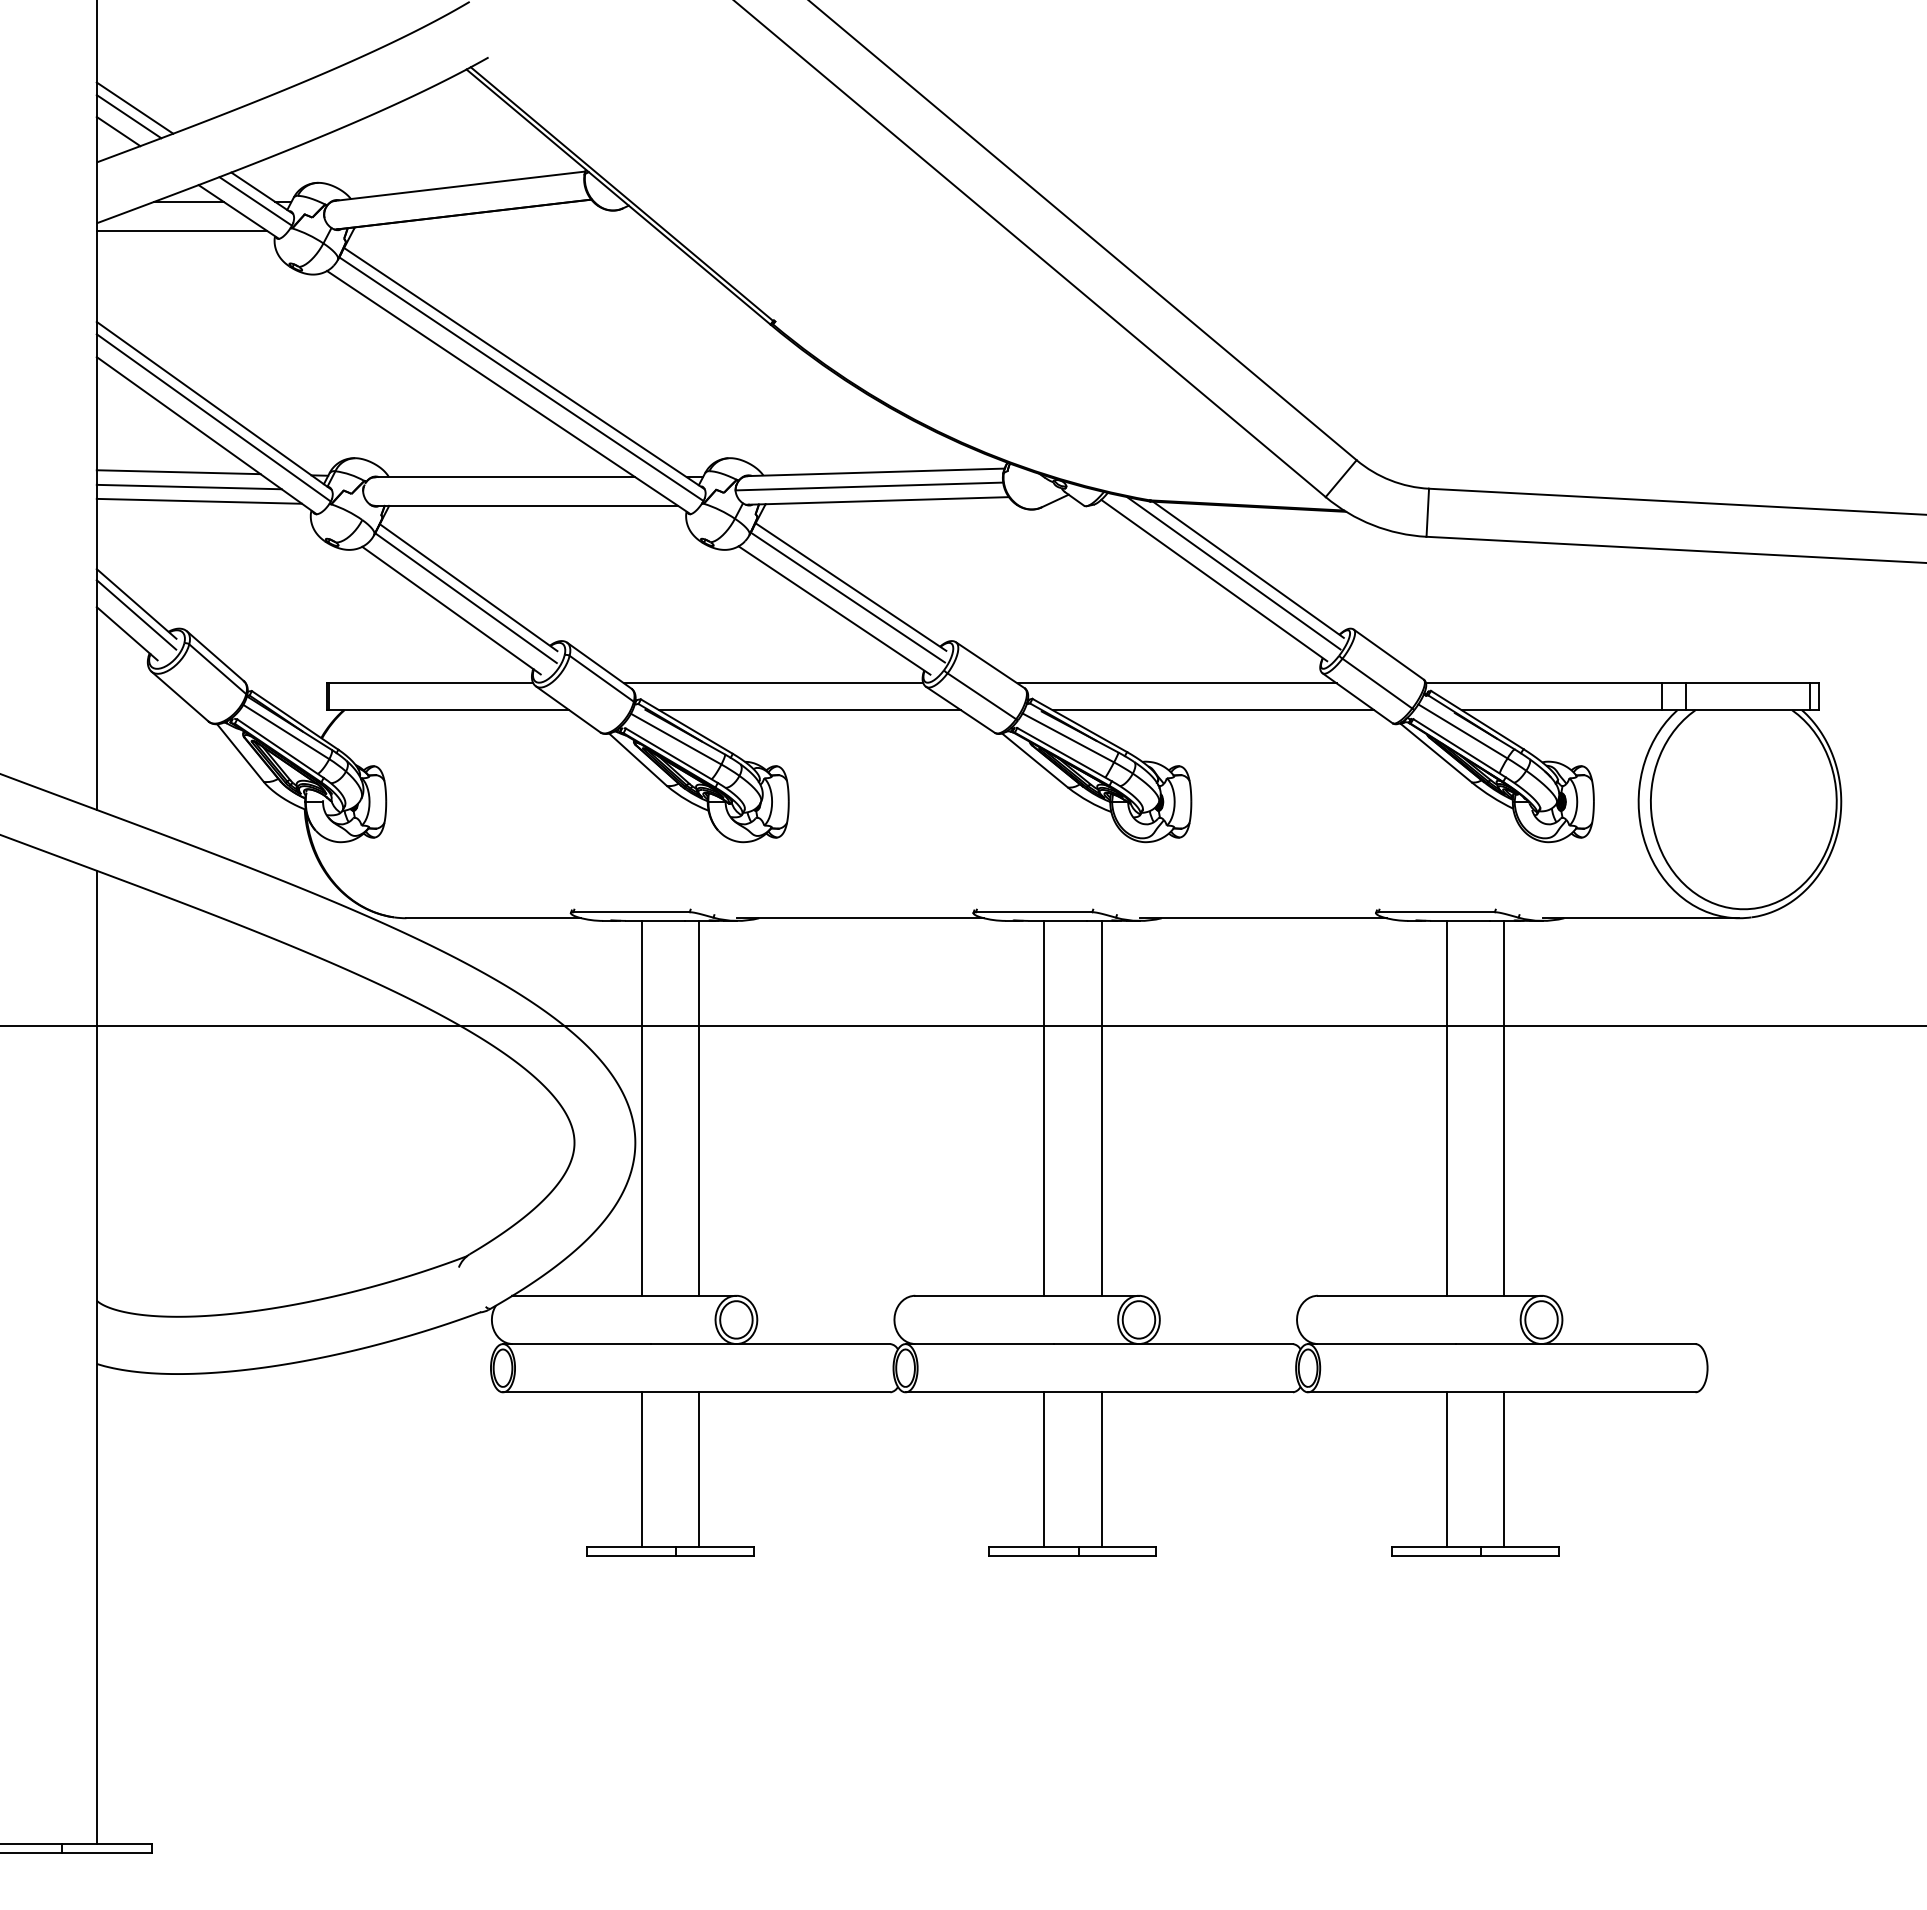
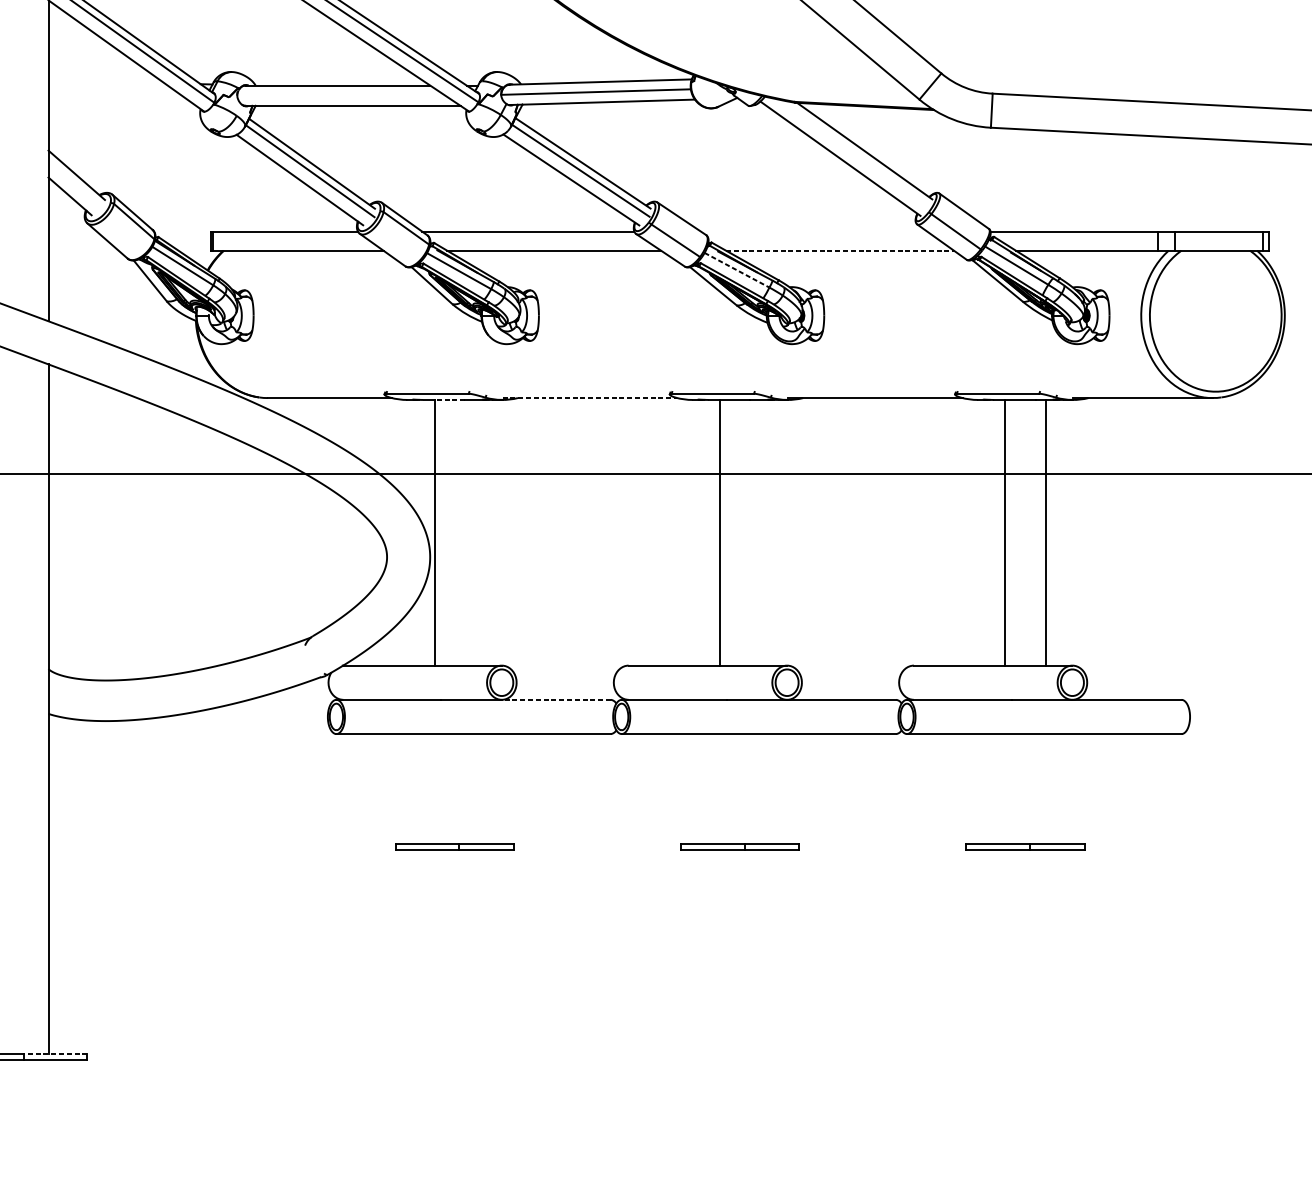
line: (178, 472) -> (106, 82), removed
line: (188, 486) -> (113, 92), removed
line: (199, 500) -> (121, 102), removed
line: (1233, 573) -> (854, 153), removed
line: (136, 614) -> (76, 182), removed
line: (1176, 683) -> (813, 231), removed
line: (1213, 710) -> (839, 250), solid -> dashed
line: (1068, 737) -> (737, 269), solid -> dashed
line: (861, 918) -> (590, 398), solid -> dashed
line: (662, 920) -> (449, 399), solid -> dashed
line: (698, 1107) -> (474, 532), removed
line: (1101, 1107) -> (760, 532), removed
line: (813, 1344) -> (556, 700), solid -> dashed
line: (641, 1469) -> (434, 788), removed
line: (698, 1469) -> (474, 788), removed
line: (1044, 1469) -> (720, 788), removed
line: (1101, 1469) -> (760, 788), removed
line: (1446, 1469) -> (1005, 788), removed
line: (1504, 1469) -> (1046, 788), removed
line: (106, 1843) -> (55, 1053), solid -> dashed

